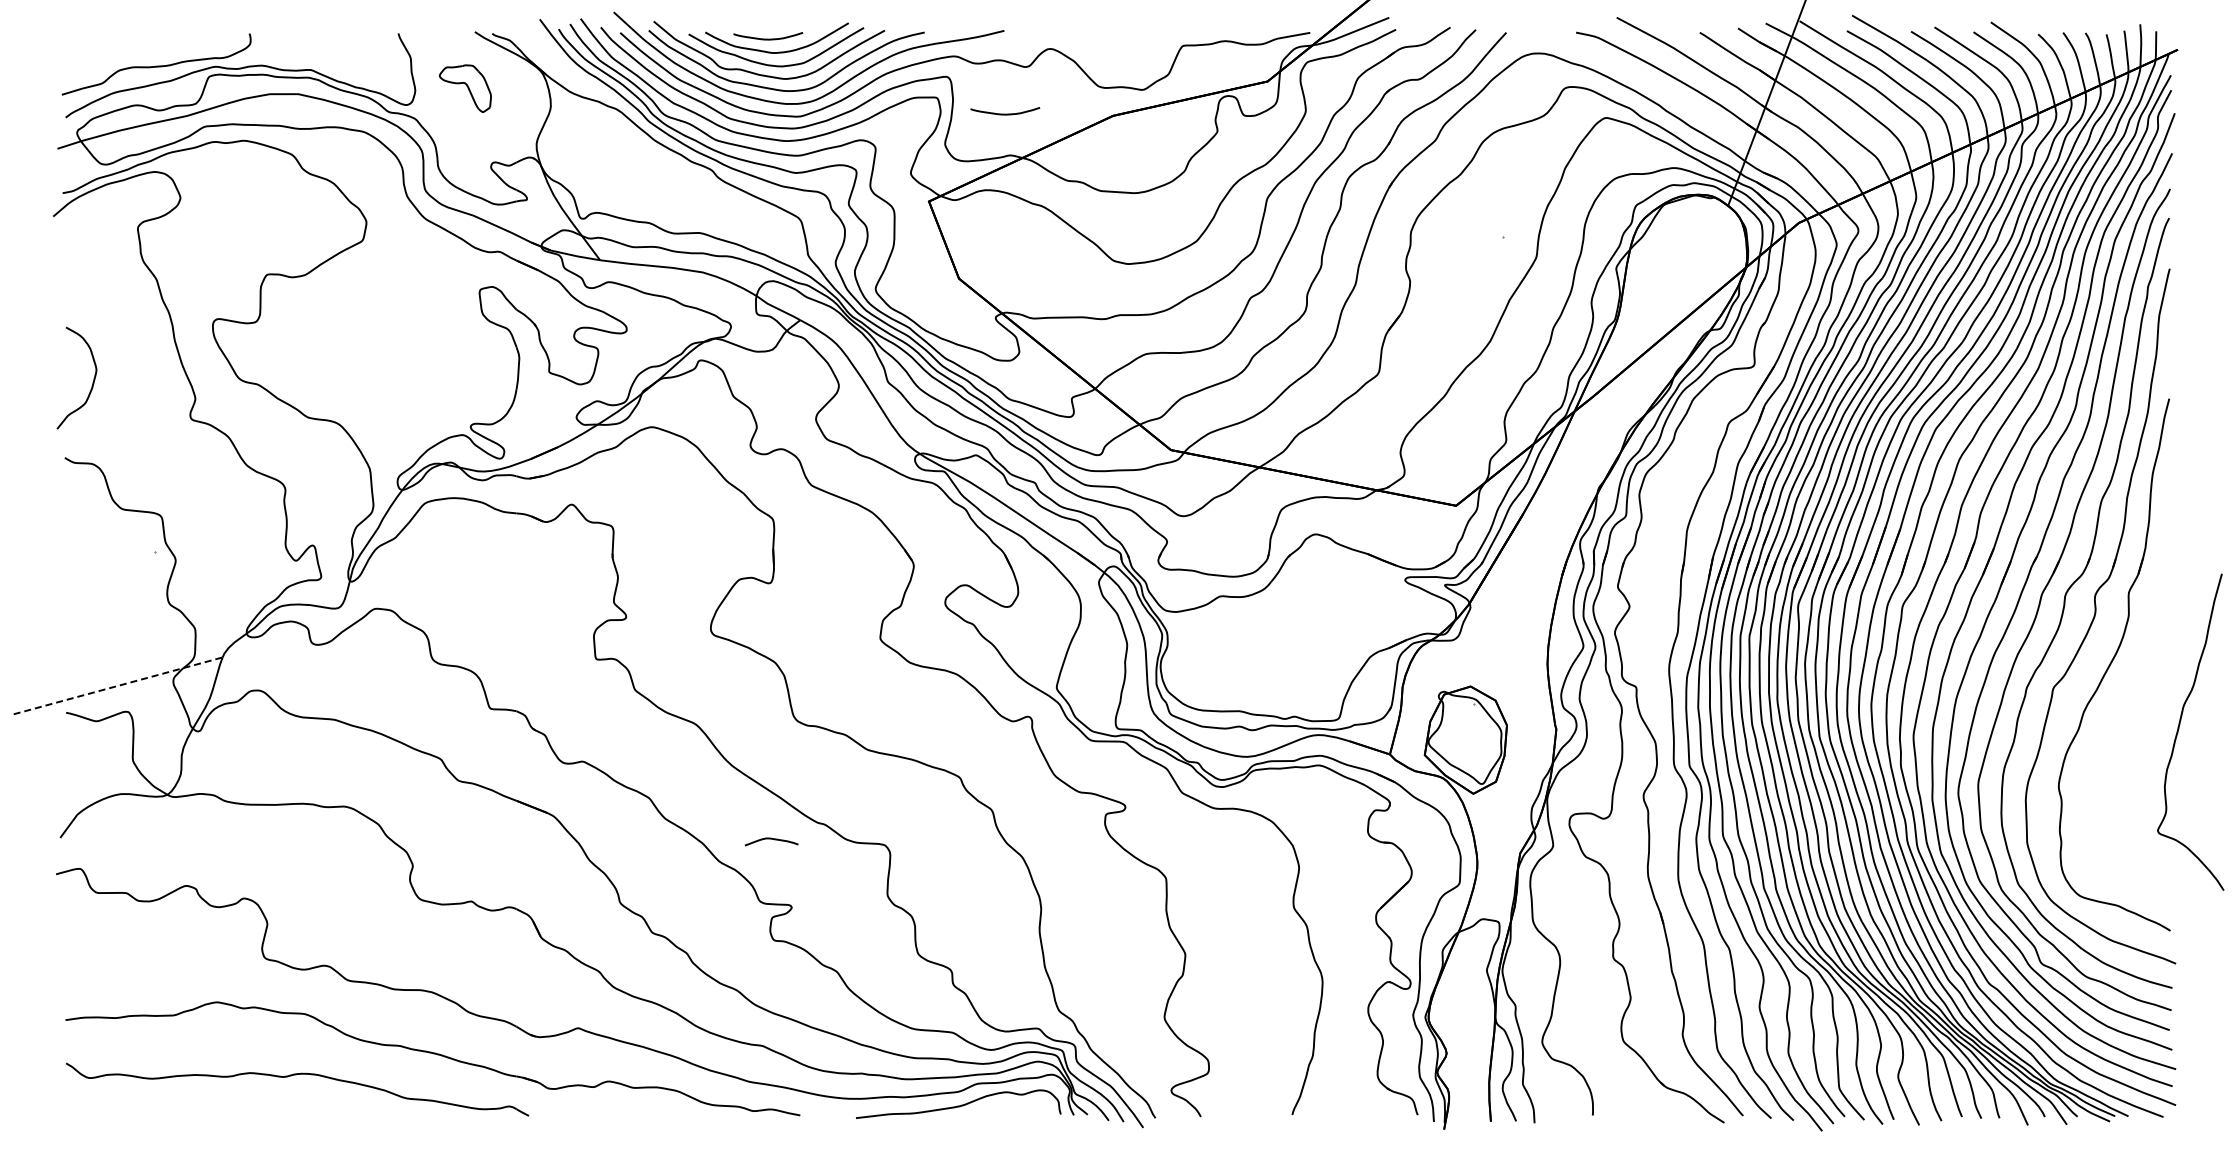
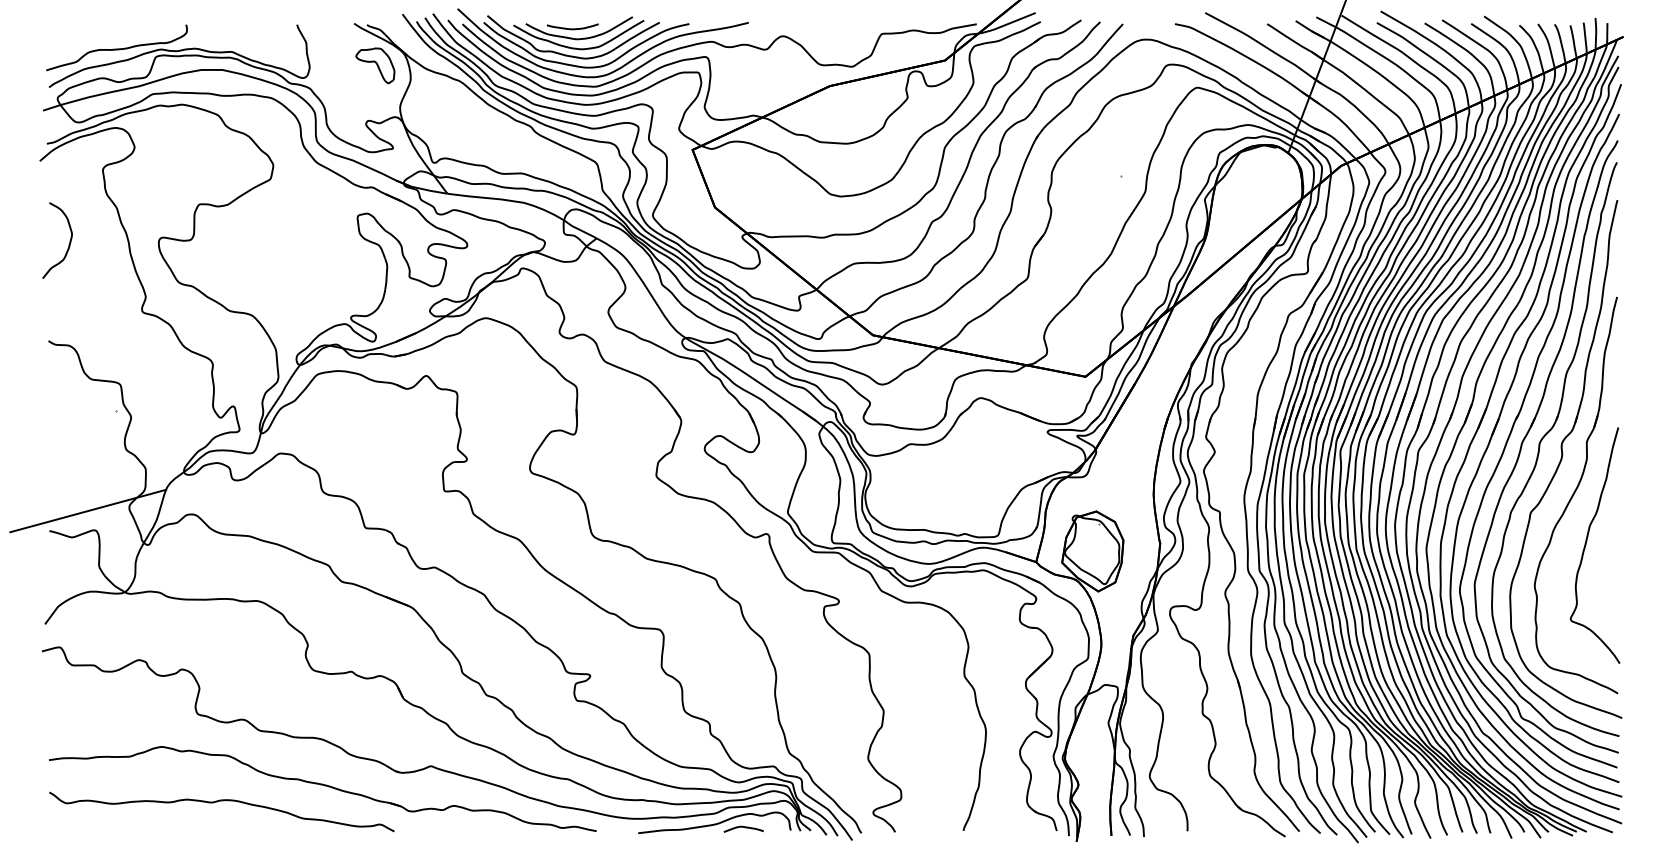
part: (464, 88) -> (374, 65), moved
curve: (1005, 113) -> (749, 84), removed
curve: (92, 382) -> (69, 243), moved
line: (118, 685) -> (88, 510), dashed -> solid
curve: (2179, 729) -> (1586, 543), moved
curve: (771, 839) -> (743, 827), moved

